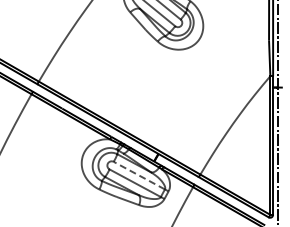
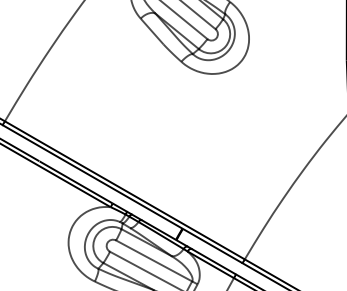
line: (138, 175) -> (152, 260), dashed -> solid

